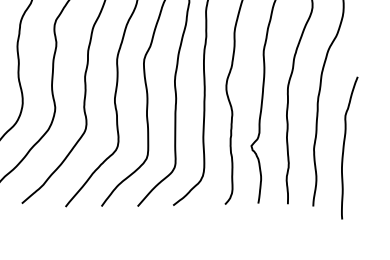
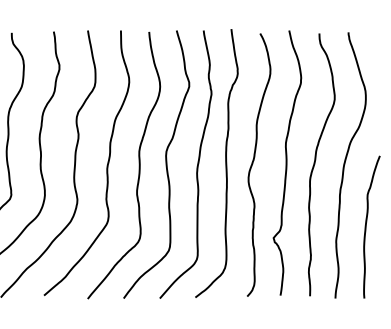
curve: (344, 147) -> (366, 226), moved

